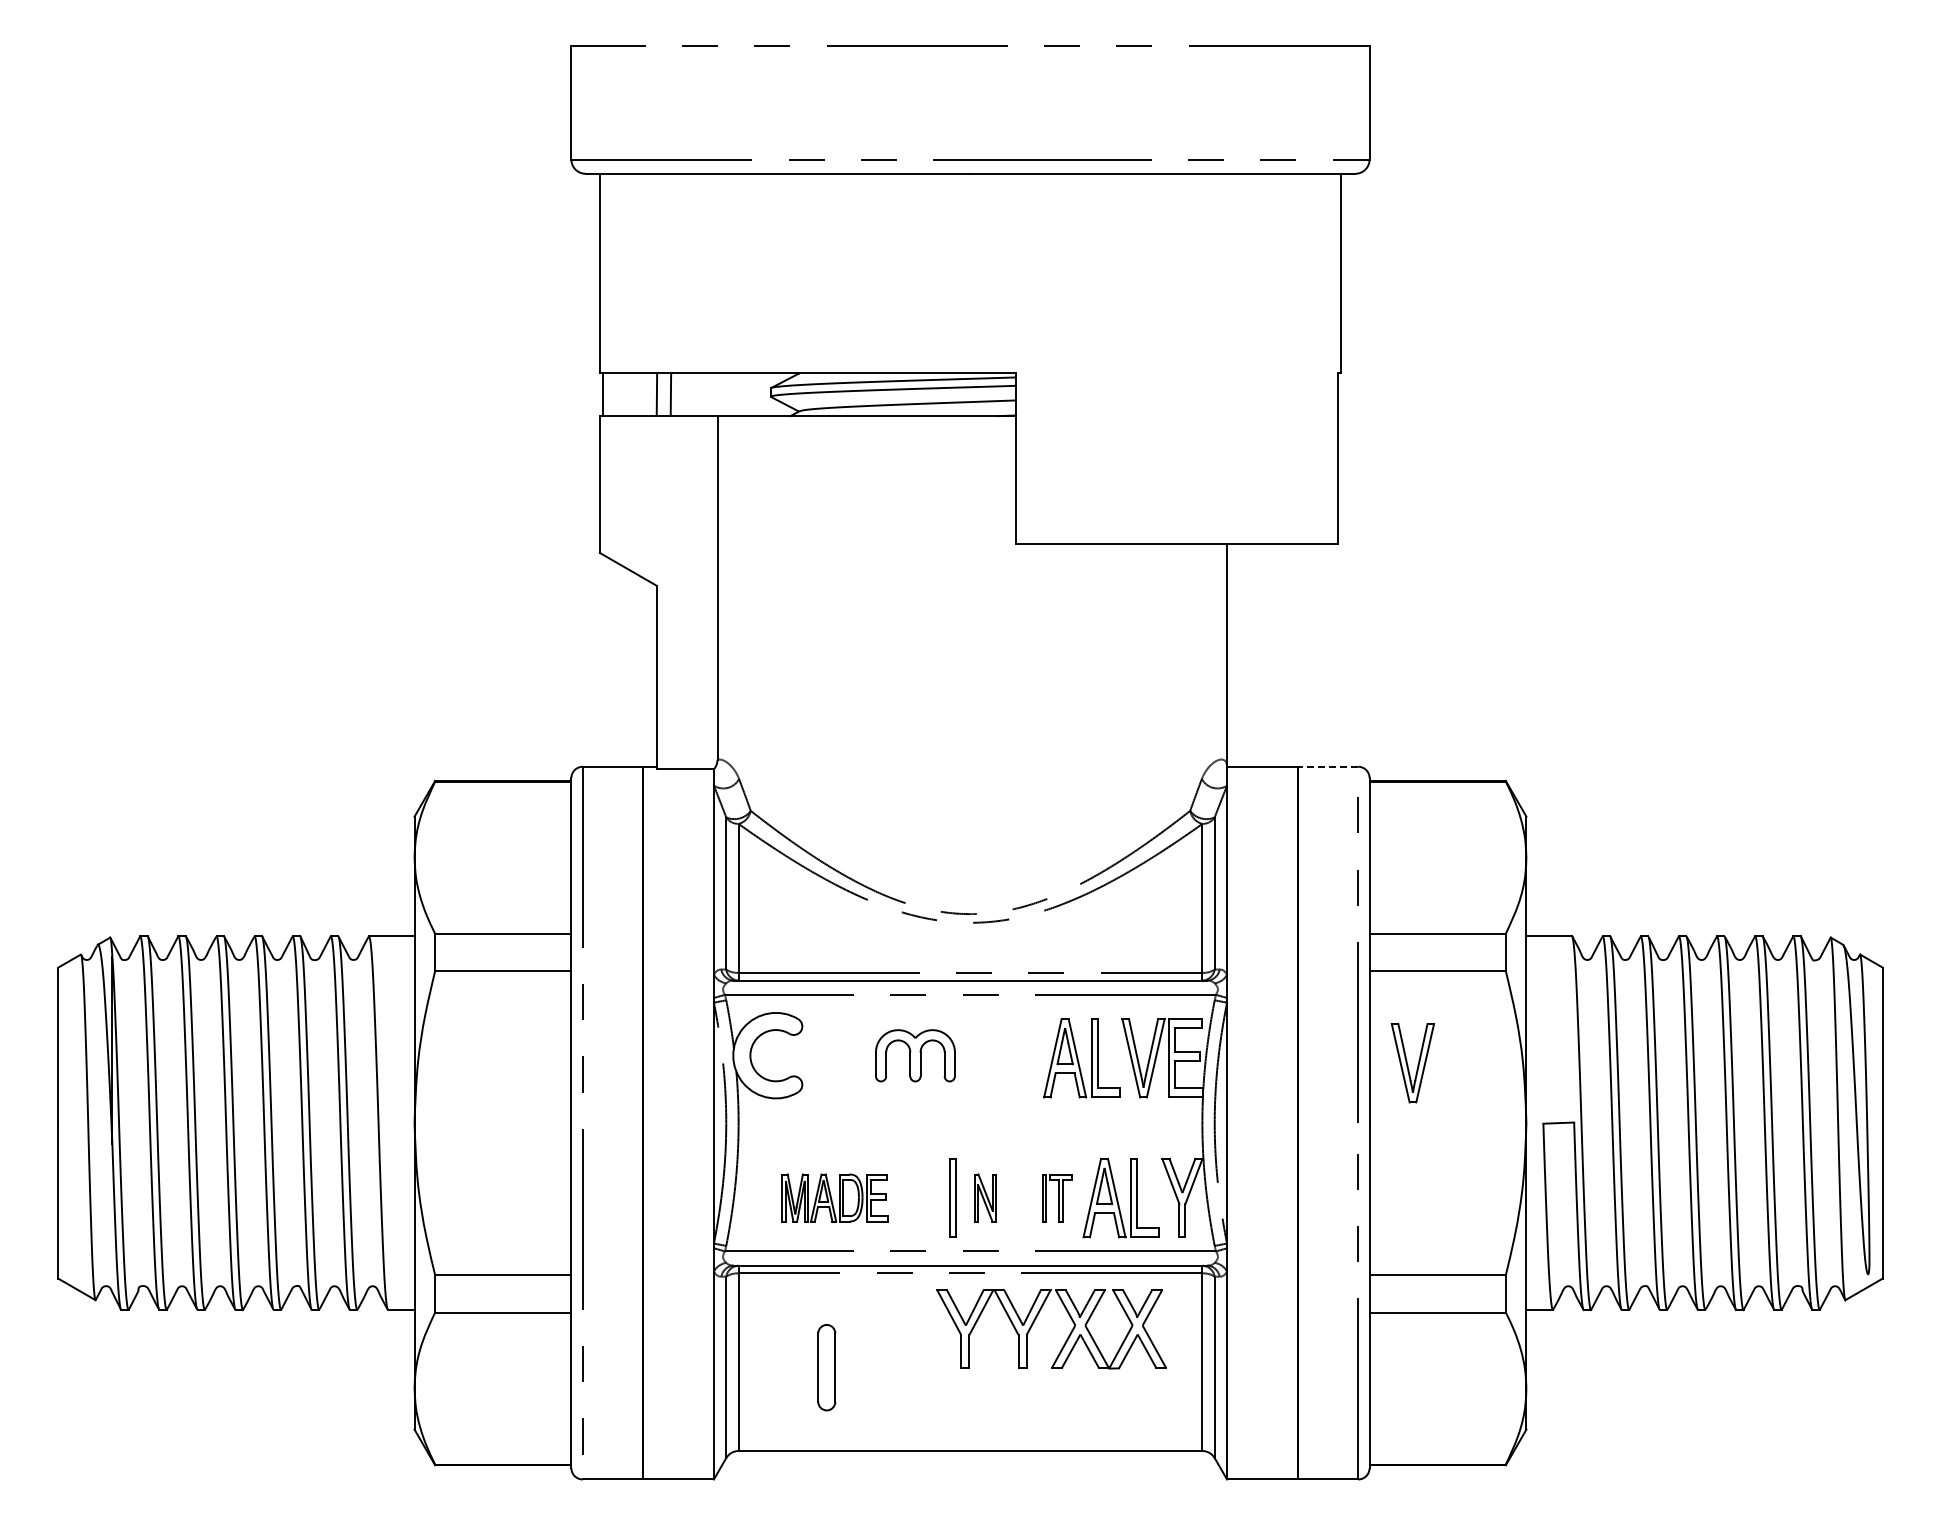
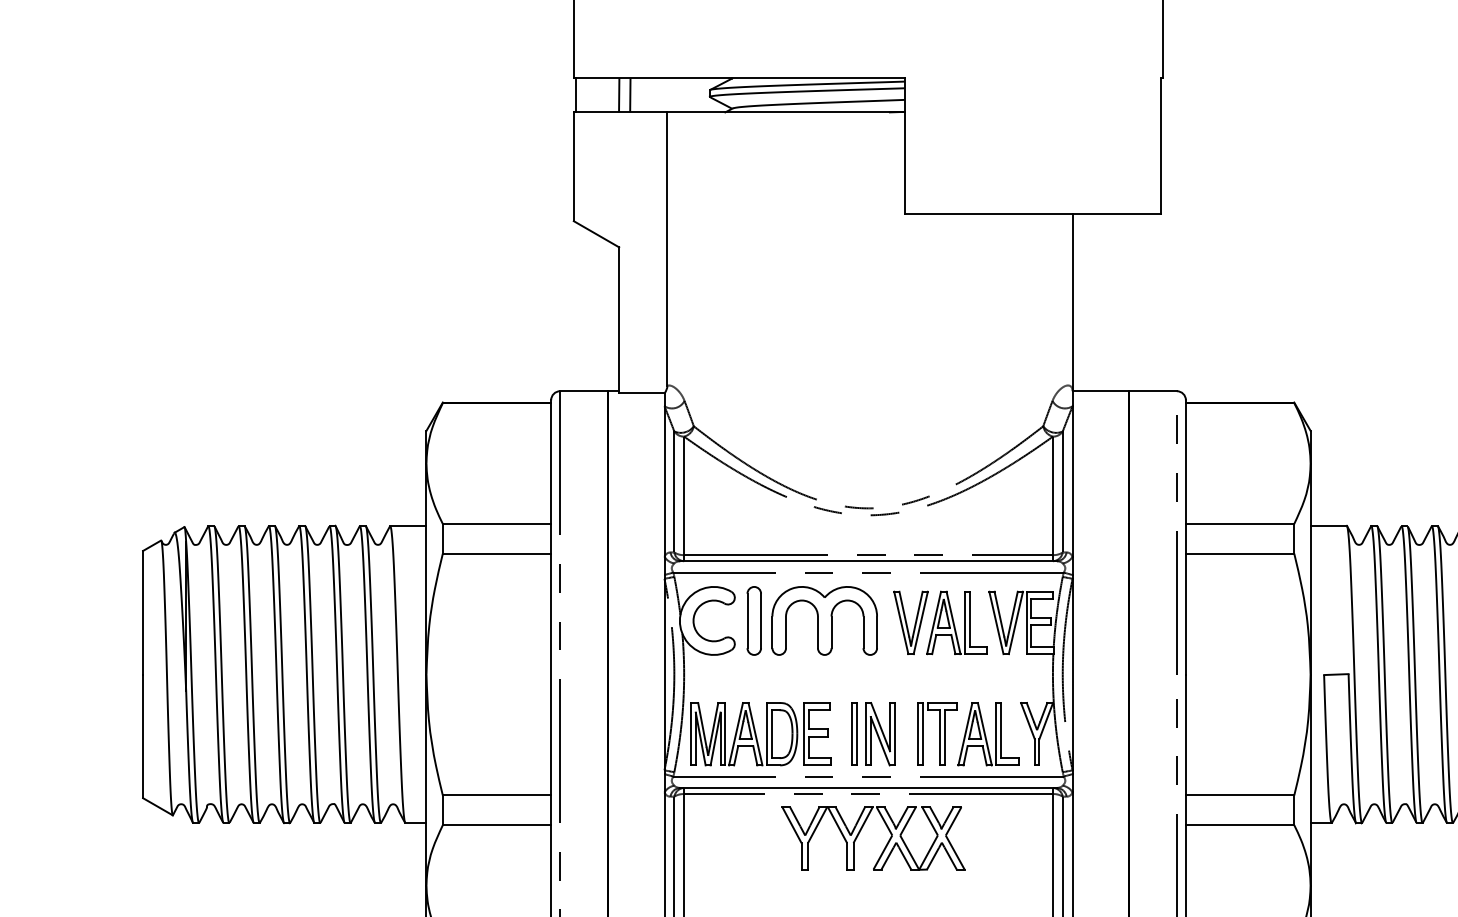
line: (1328, 766) -> (1153, 390), dashed -> solid
part: (915, 1055) -> (824, 620), size x1.67
part: (1412, 1063) -> (910, 623), moved
part: (834, 1197) -> (760, 733), size x1.67
part: (985, 1197) -> (880, 733), size x1.67
part: (1057, 1197) -> (937, 733), size x1.67
part: (1067, 1337) -> (886, 845), moved
part: (826, 1367) -> (754, 620), moved

